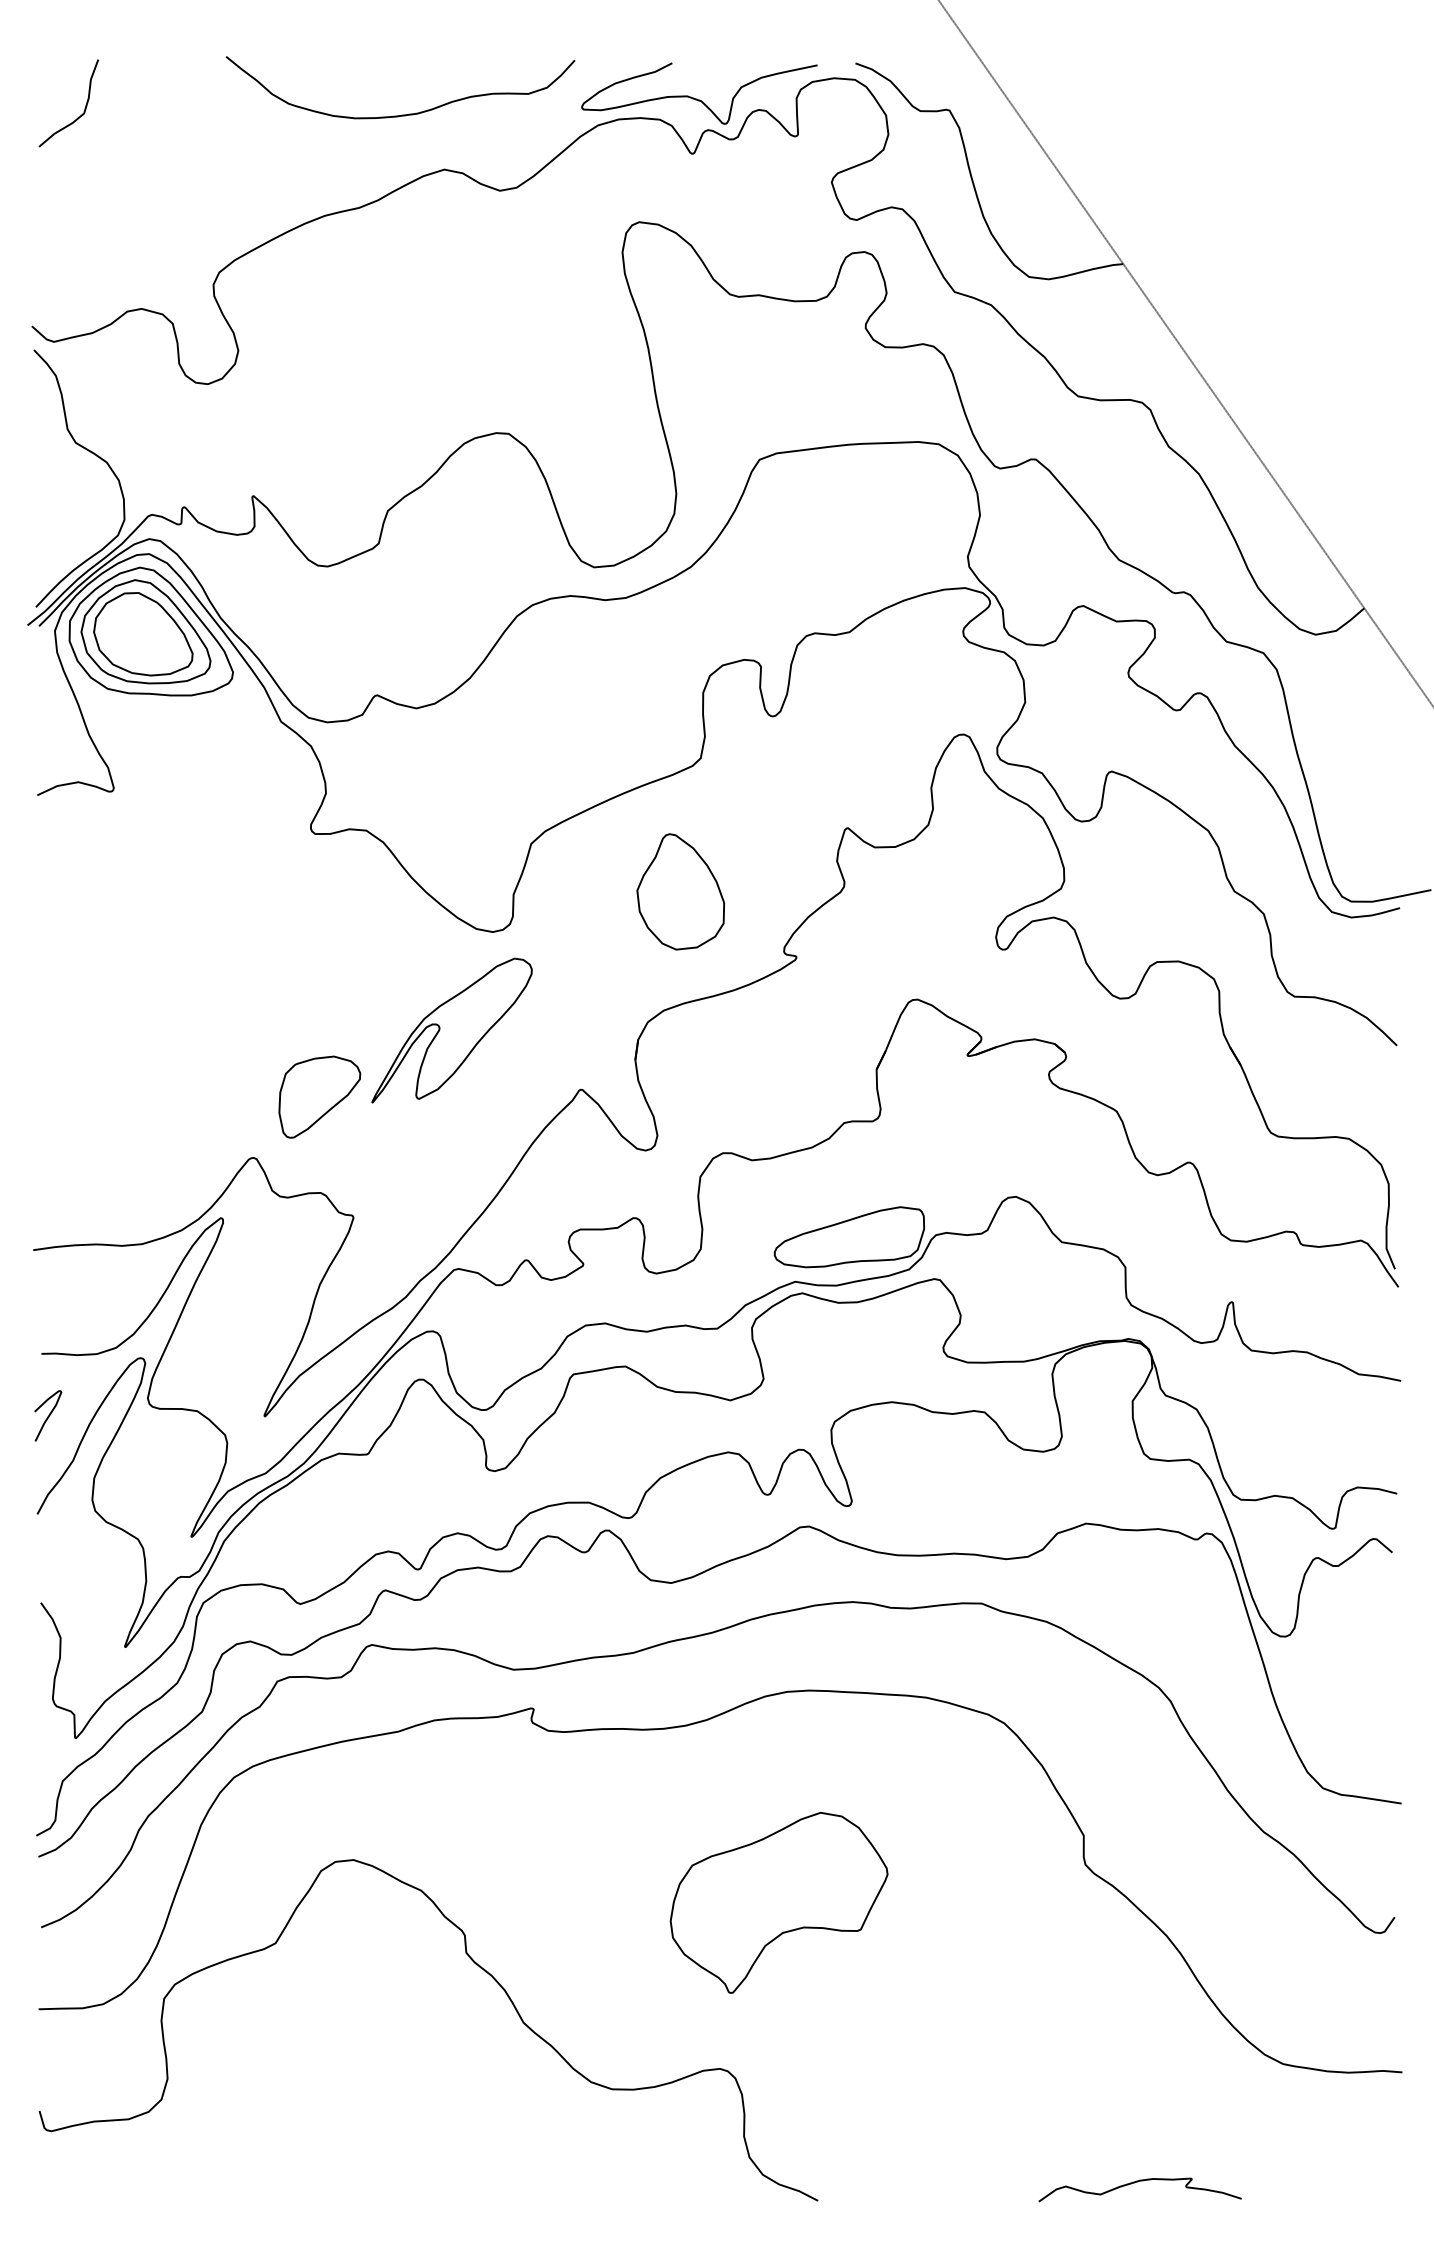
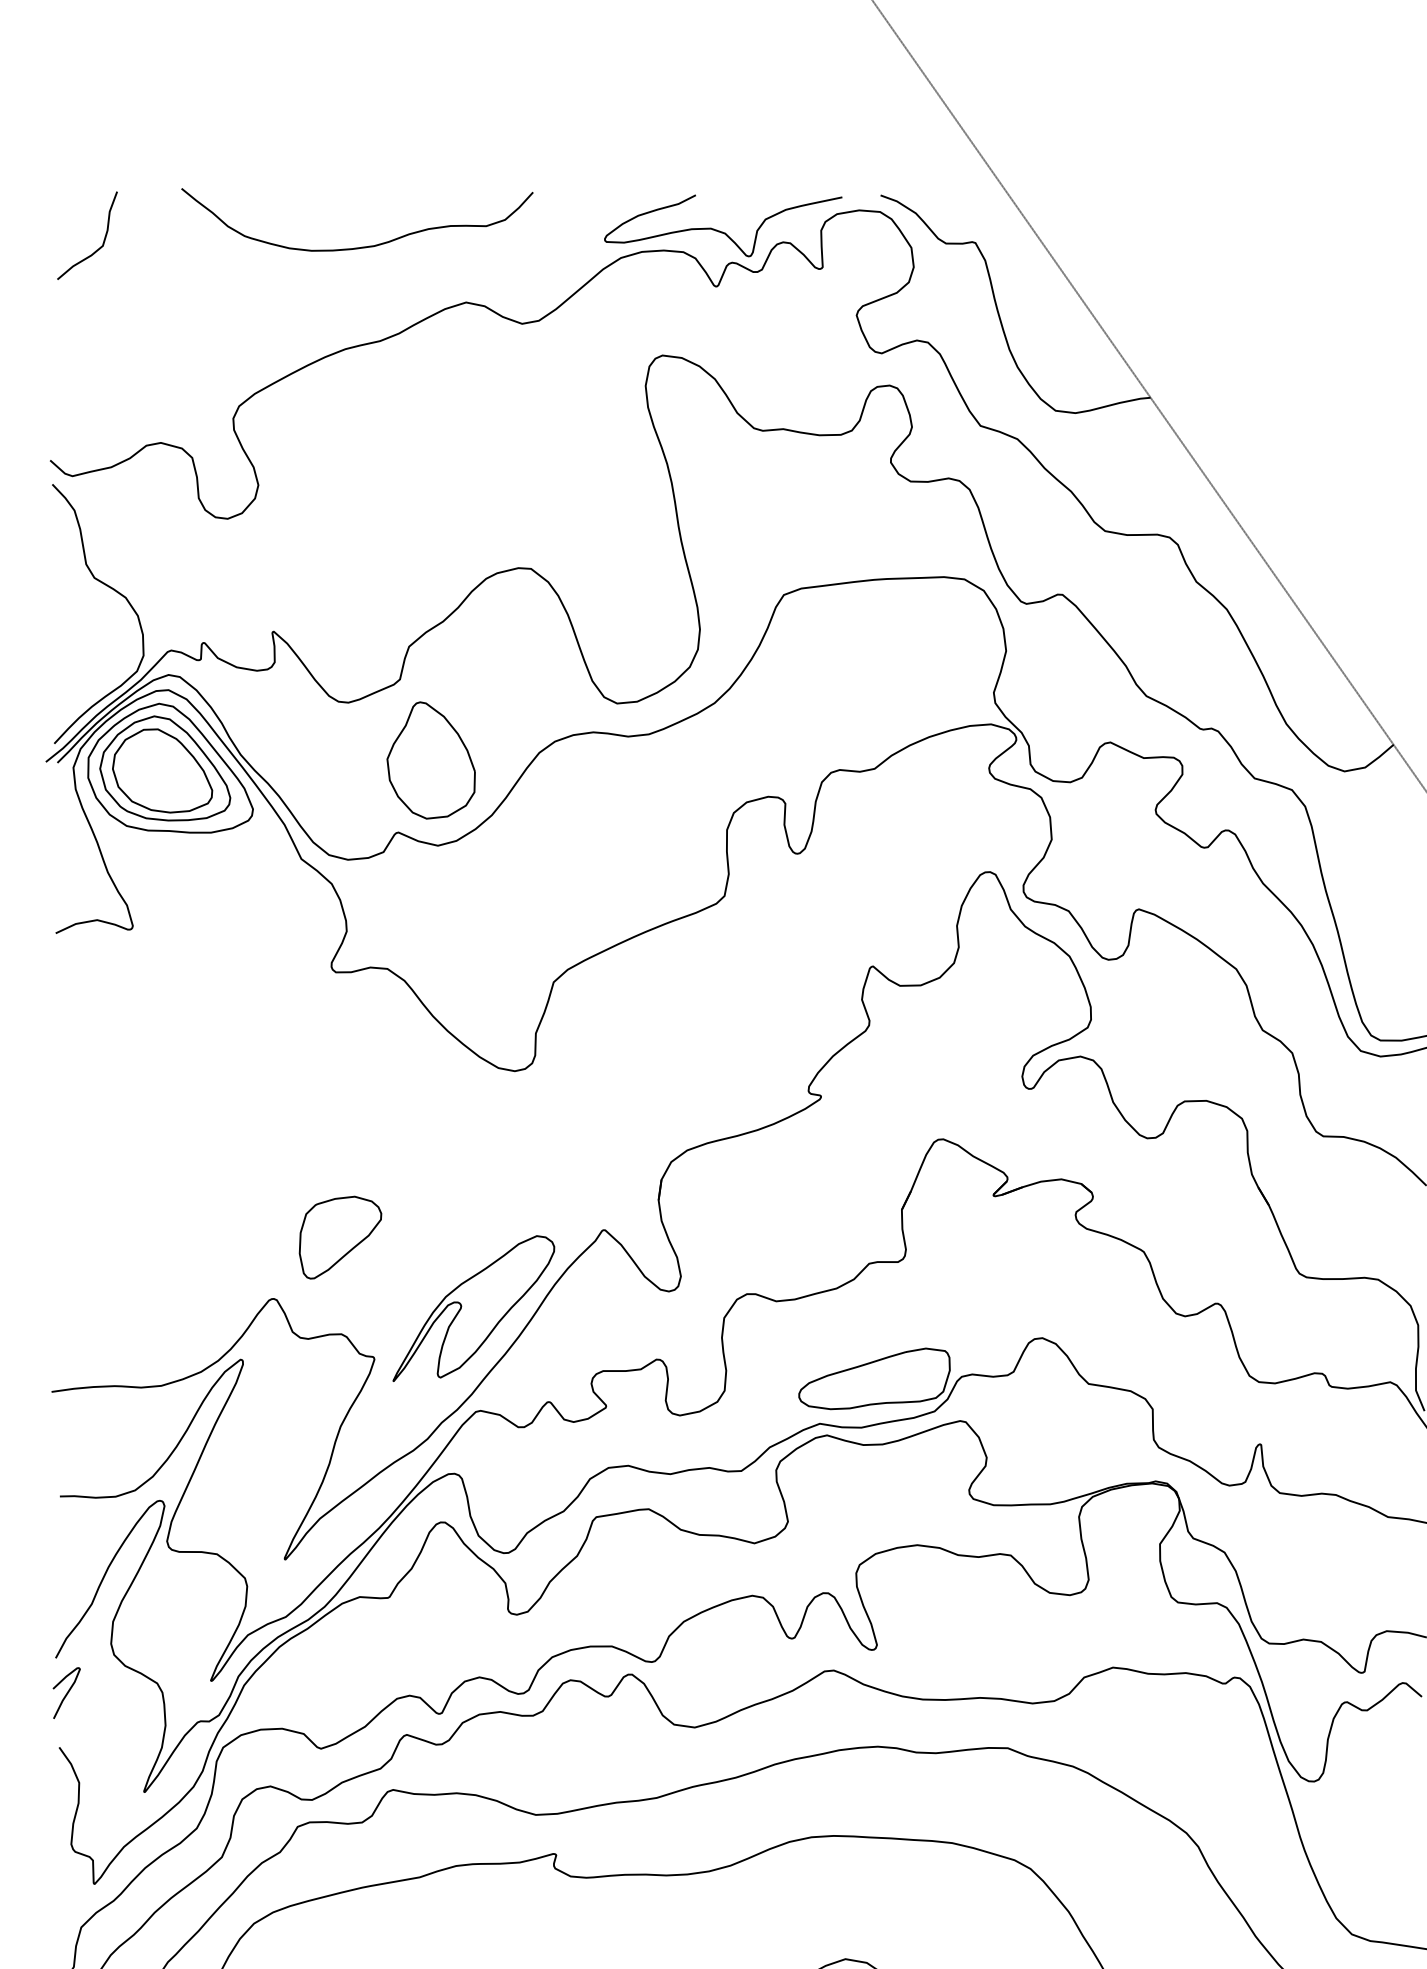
curve: (401, 114) -> (358, 246), moved
part: (680, 891) -> (430, 760), moved
part: (451, 1030) -> (473, 1308), moved
curve: (48, 1415) -> (66, 1692), moved

